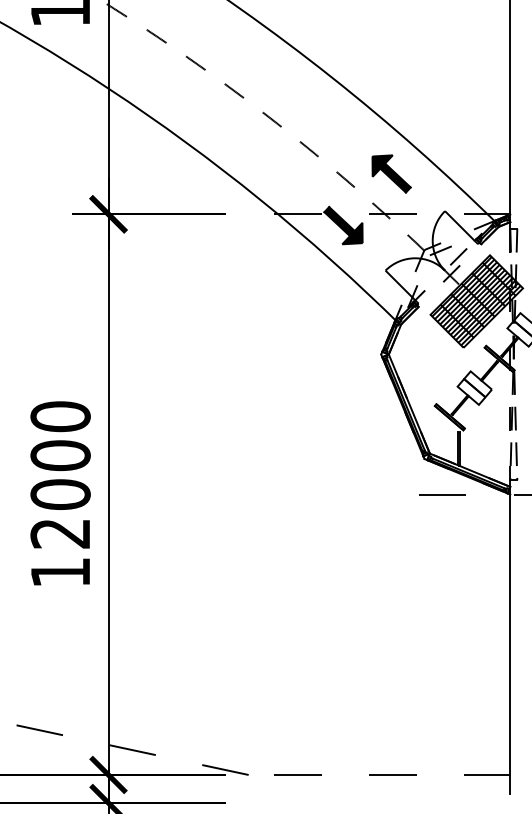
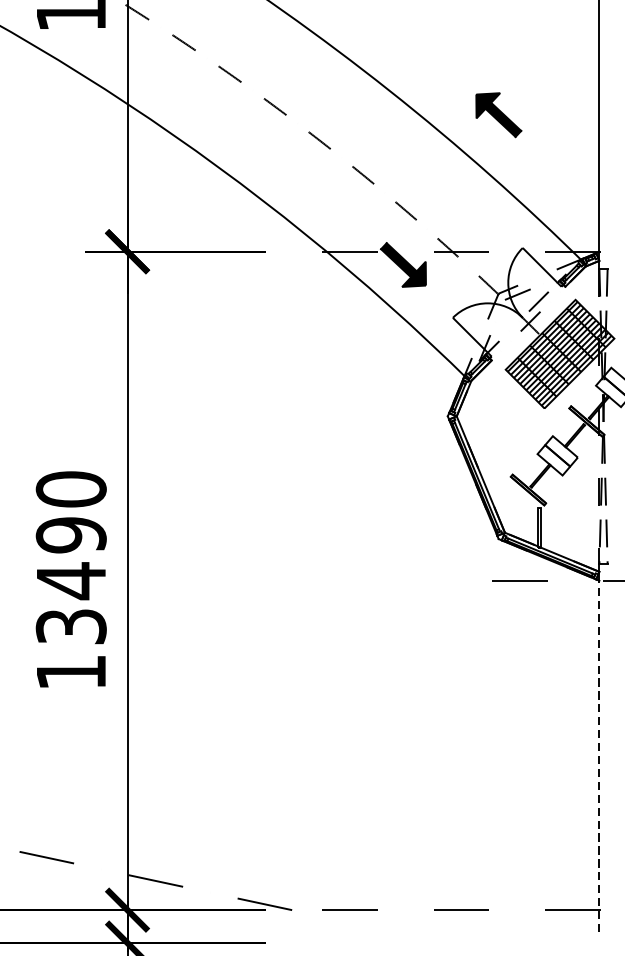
part: (391, 173) -> (498, 114), moved
text: (60, 494) -> (71, 580), 12000 -> 13490
line: (510, 644) -> (599, 756), solid -> dashed

